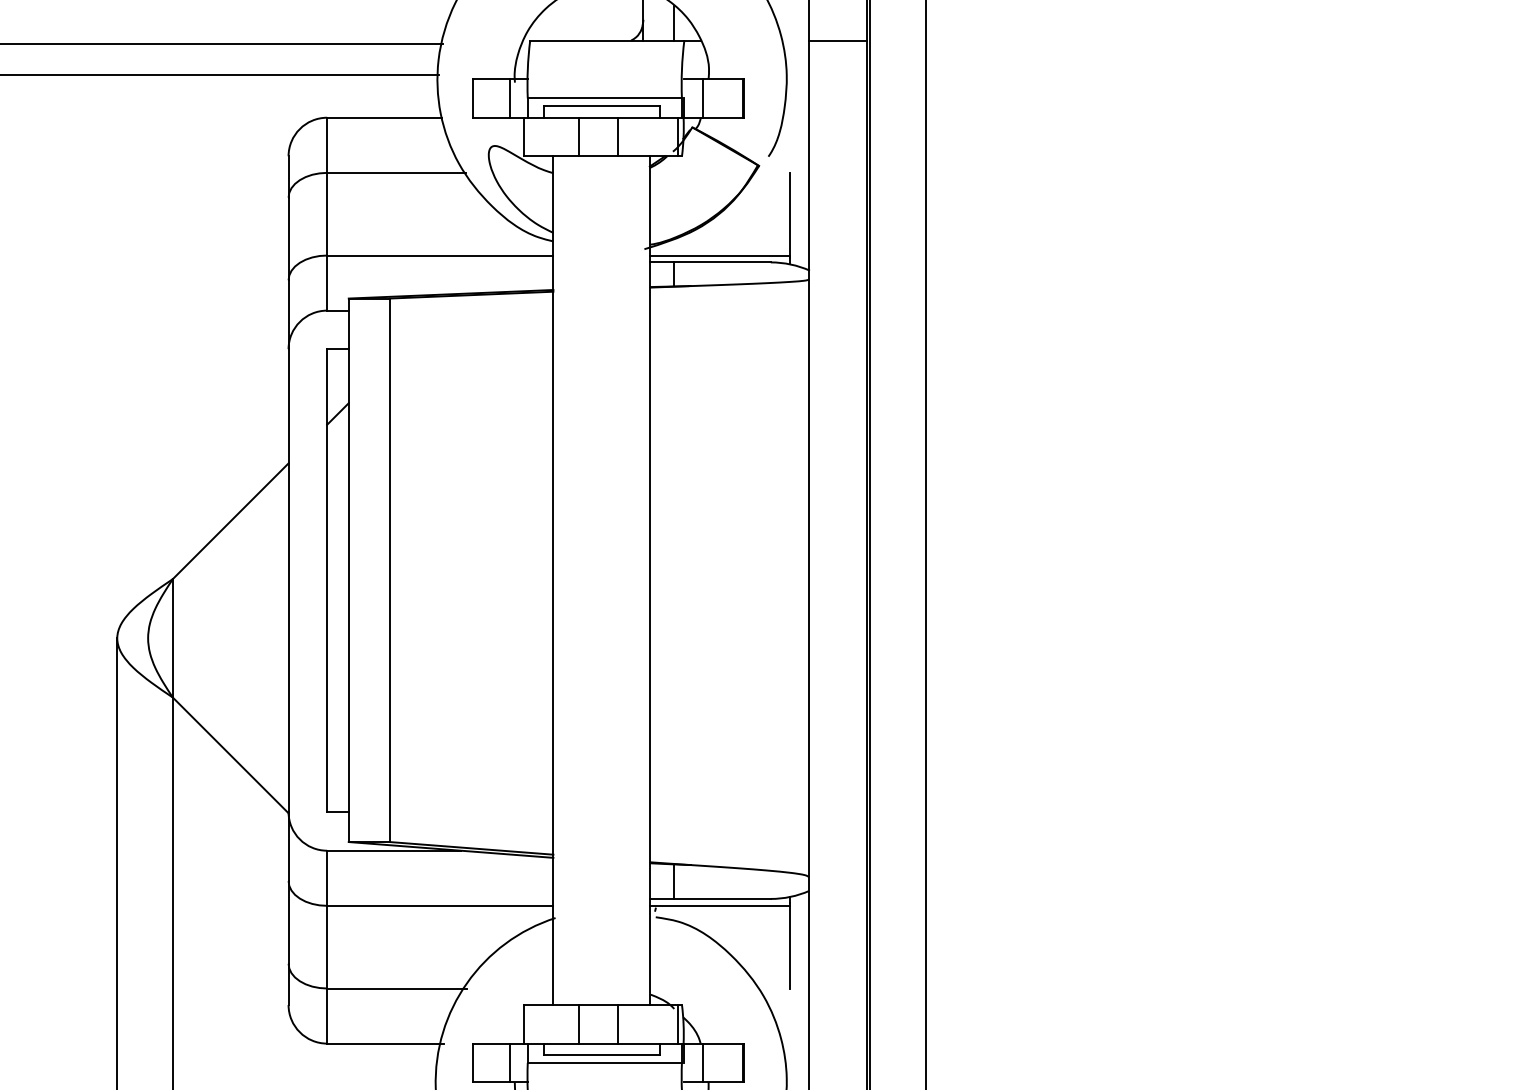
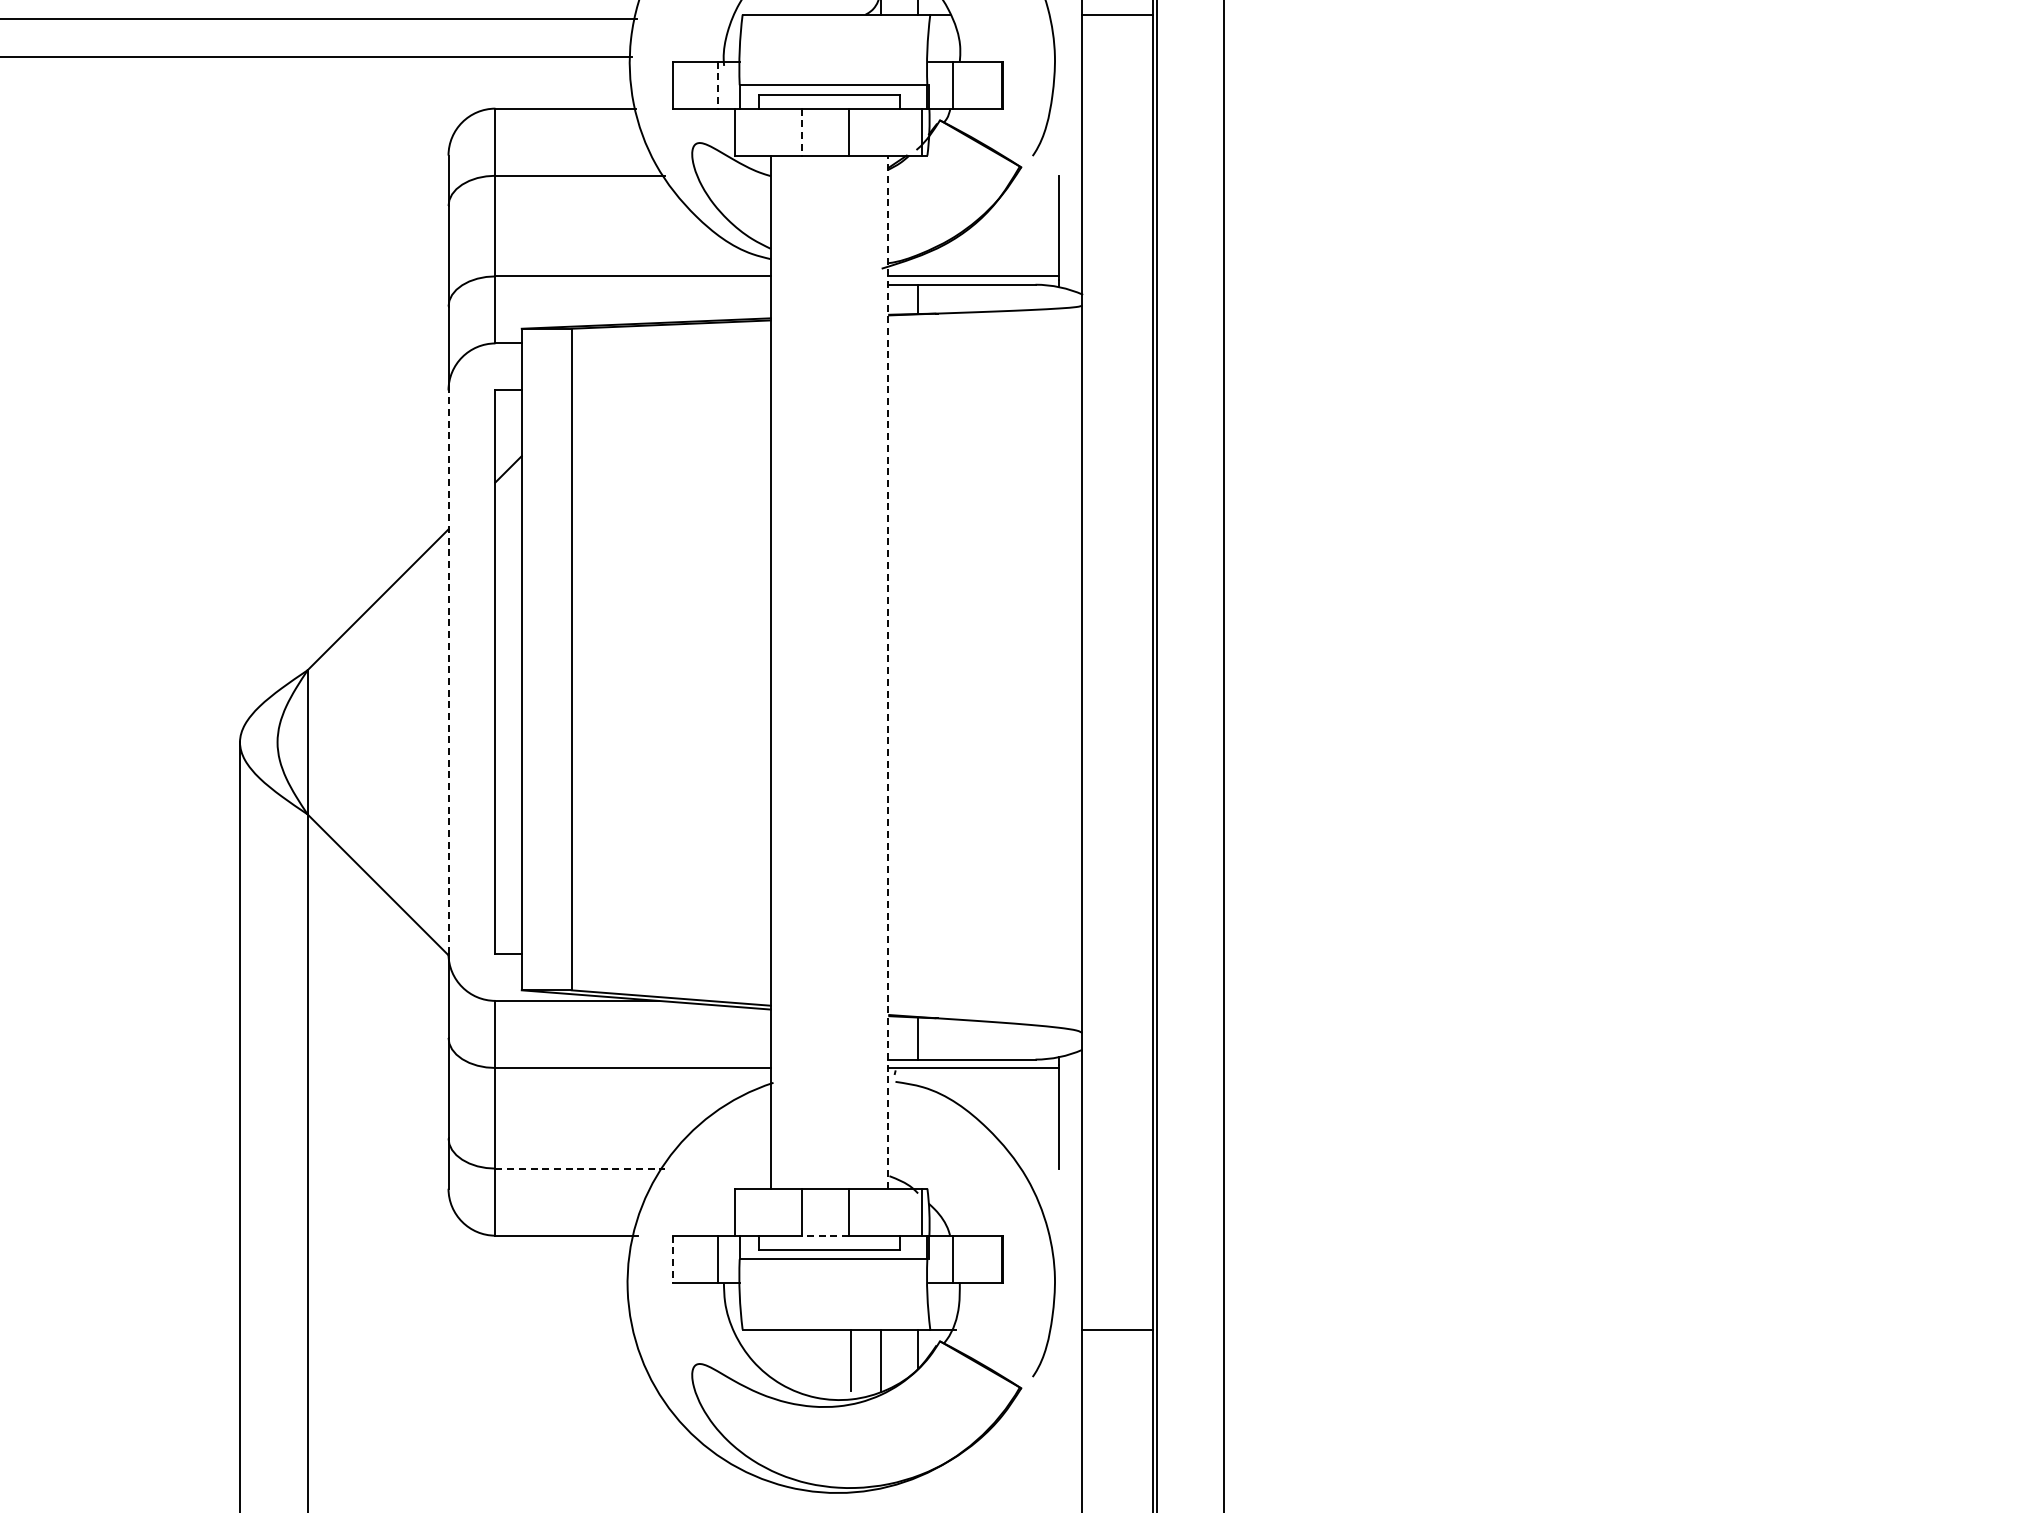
line: (510, 98) -> (718, 85), solid -> dashed
line: (579, 137) -> (802, 132), solid -> dashed
line: (288, 580) -> (448, 672), solid -> dashed
line: (650, 580) -> (888, 672), solid -> dashed
line: (397, 988) -> (580, 1168), solid -> dashed
line: (598, 1043) -> (825, 1235), solid -> dashed
line: (473, 1063) -> (673, 1259), solid -> dashed

